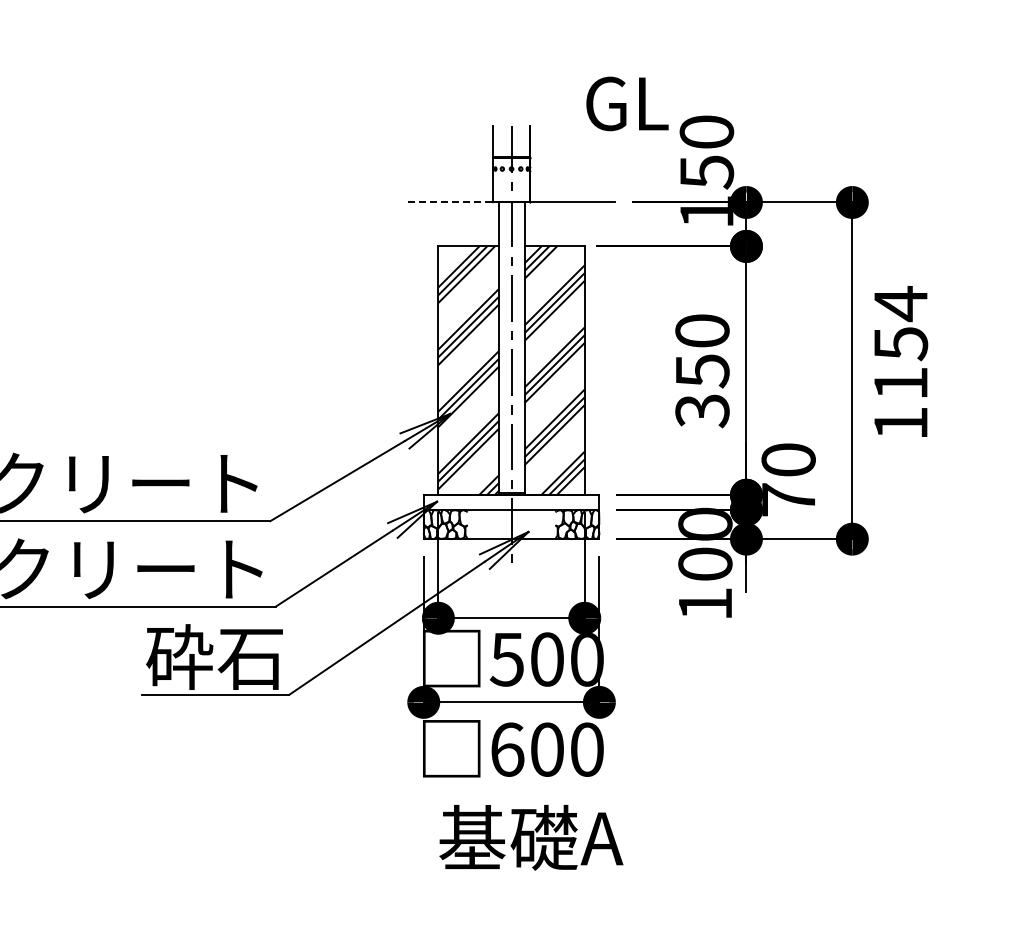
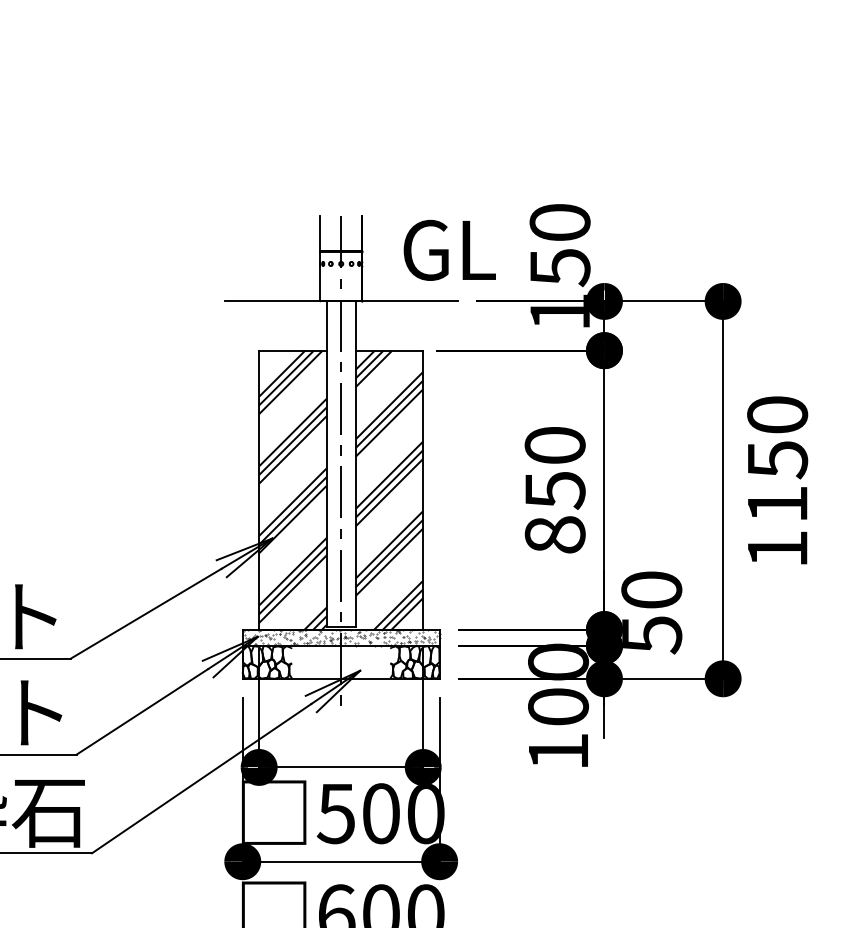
text: (627, 103) -> (449, 249), moved
line: (450, 202) -> (272, 301), dashed -> solid
text: (900, 304) -> (777, 415), 1154 -> 1150
text: (702, 411) -> (555, 535), 350 -> 850
text: (788, 500) -> (651, 635), 70 -> 50
hatch: (511, 502) -> (341, 637), added

